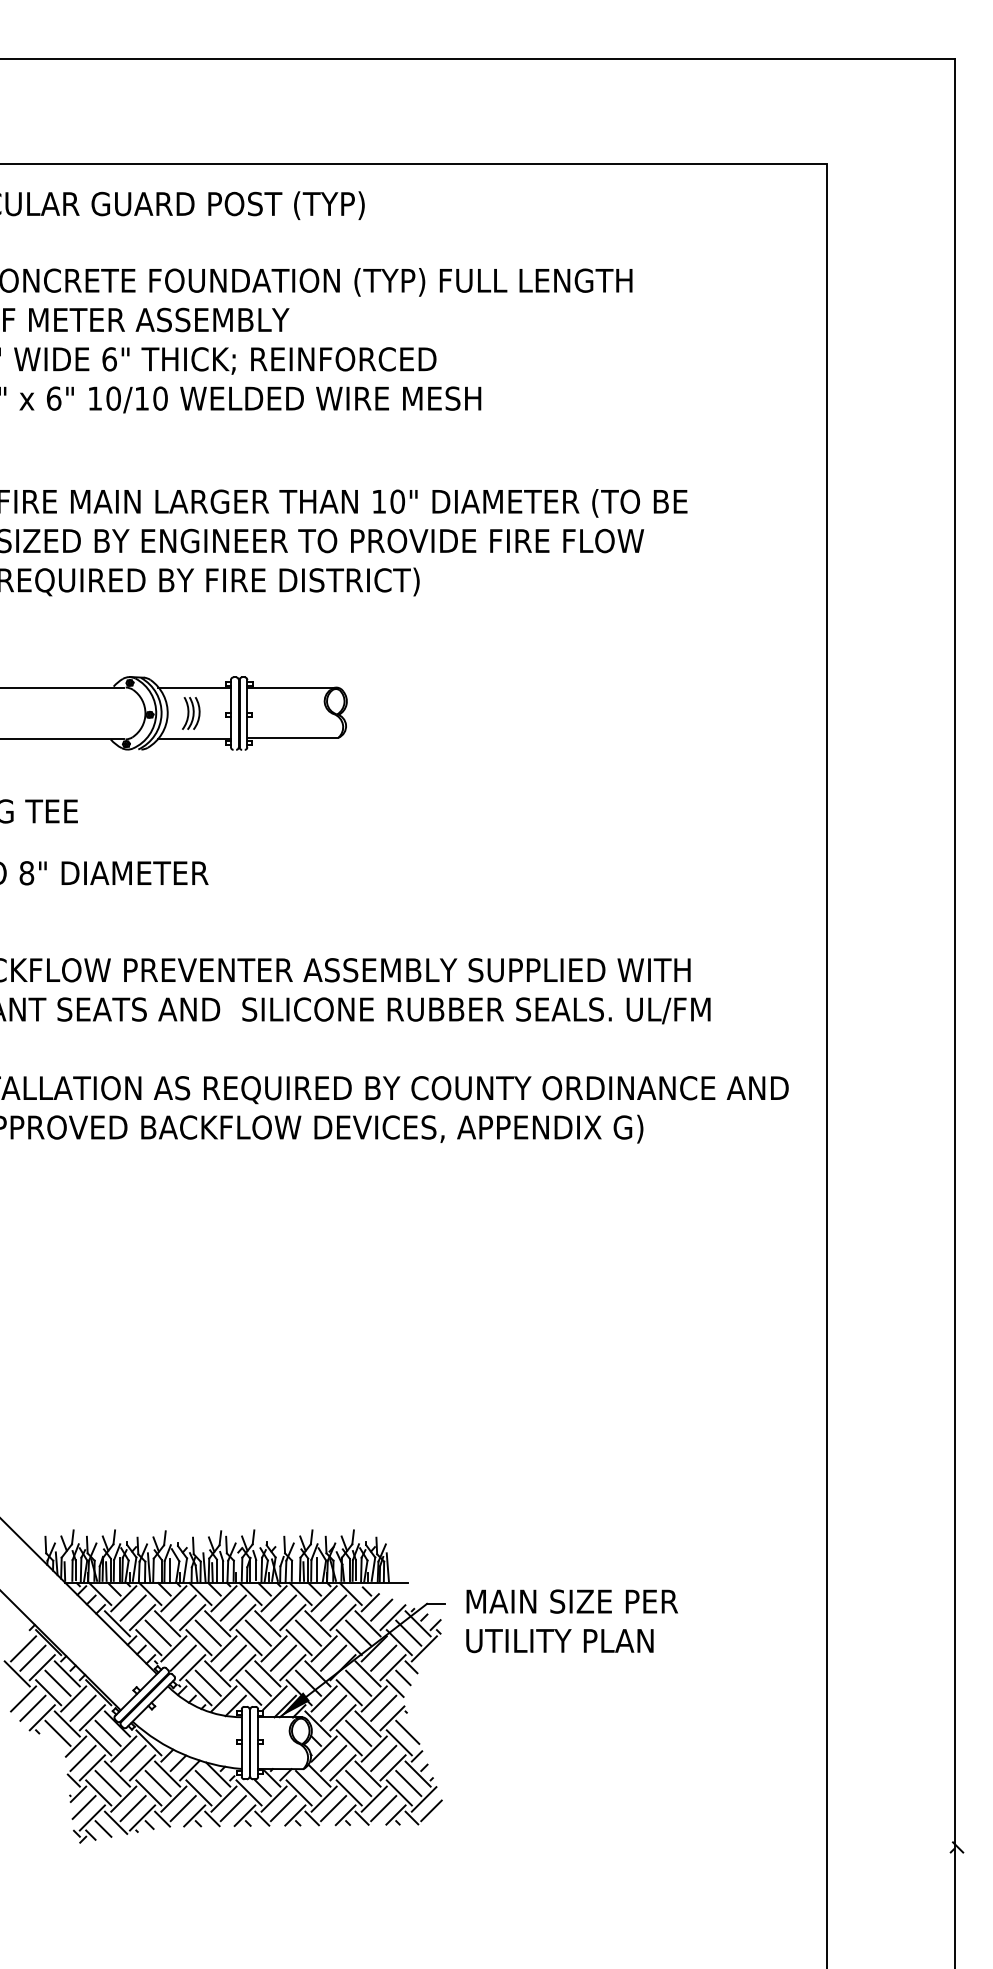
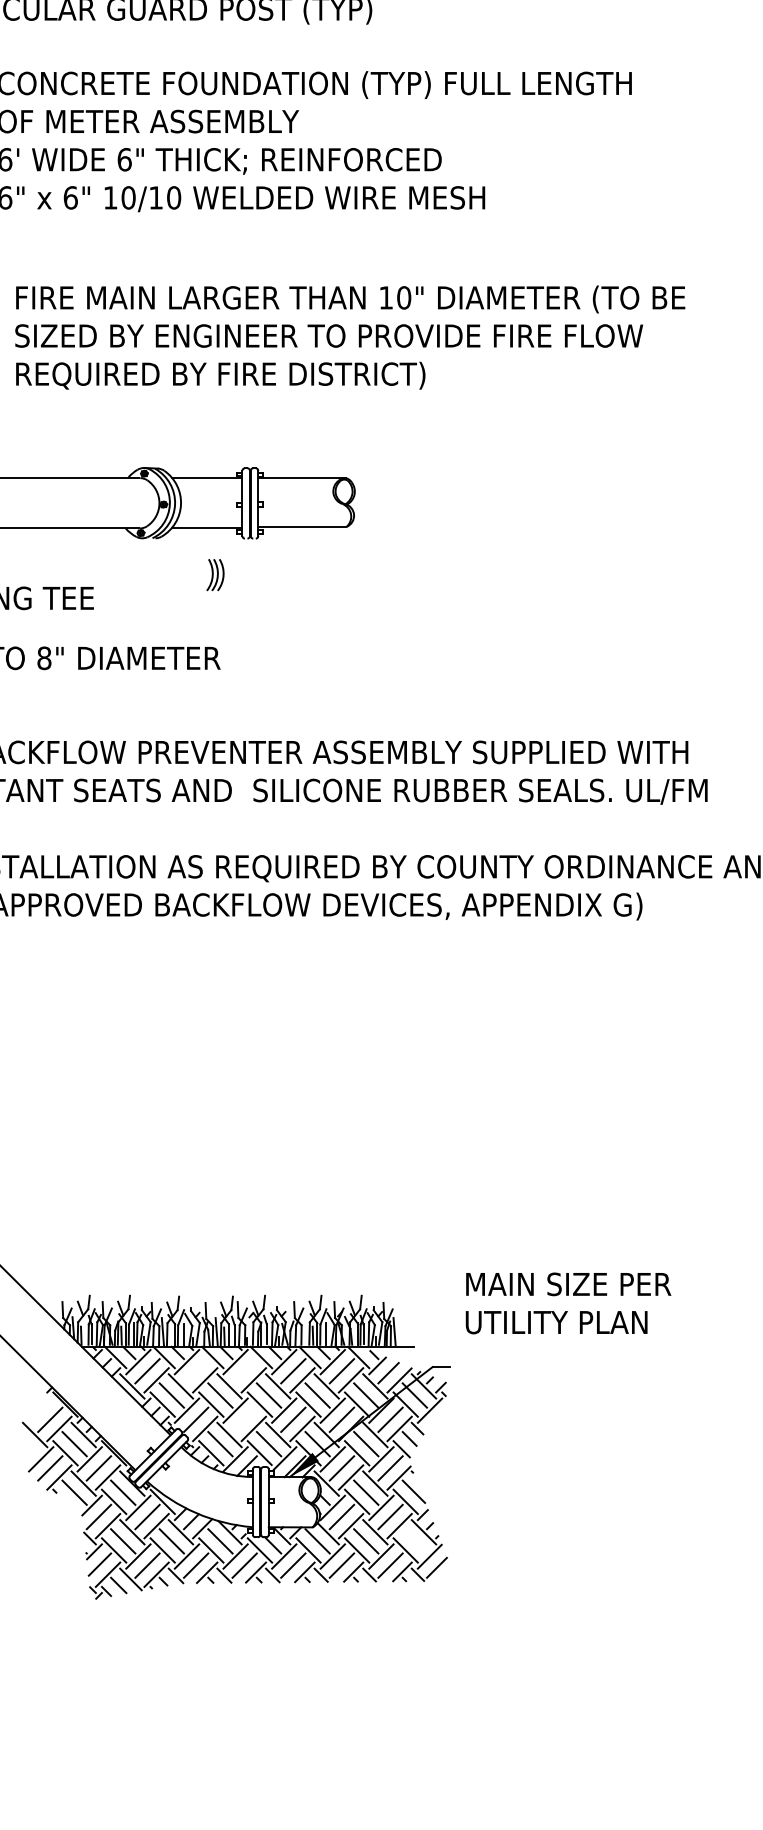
part: (191, 713) -> (215, 575), moved
line: (182, 1607) -> (195, 1370), removed
line: (232, 1607) -> (243, 1370), removed
text: (571, 1621) -> (567, 1303), moved
line: (23, 1648) -> (41, 1410), removed
line: (232, 1657) -> (243, 1419), removed
line: (408, 1783) -> (414, 1541), removed

